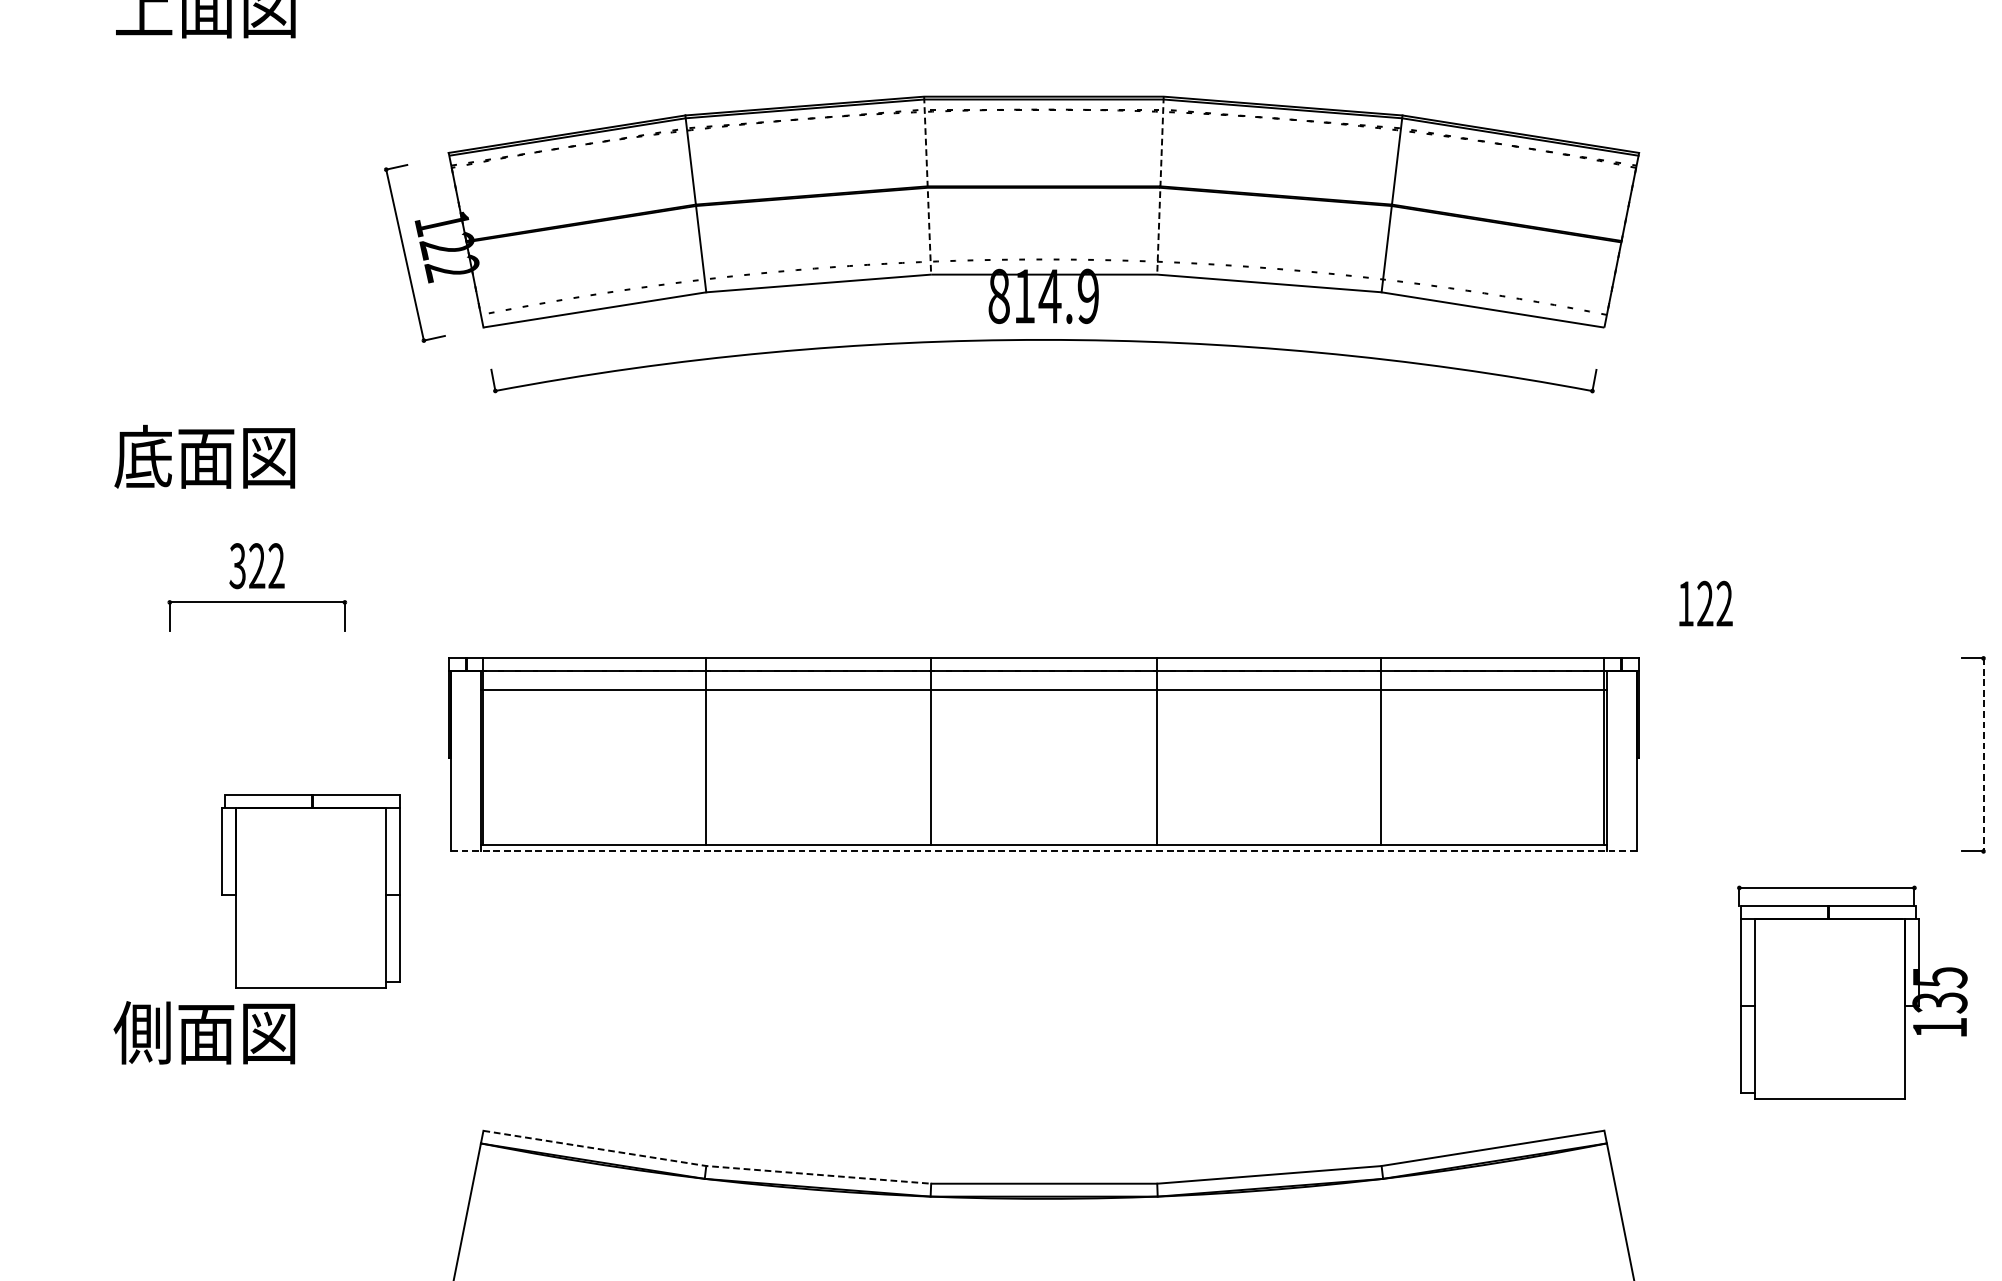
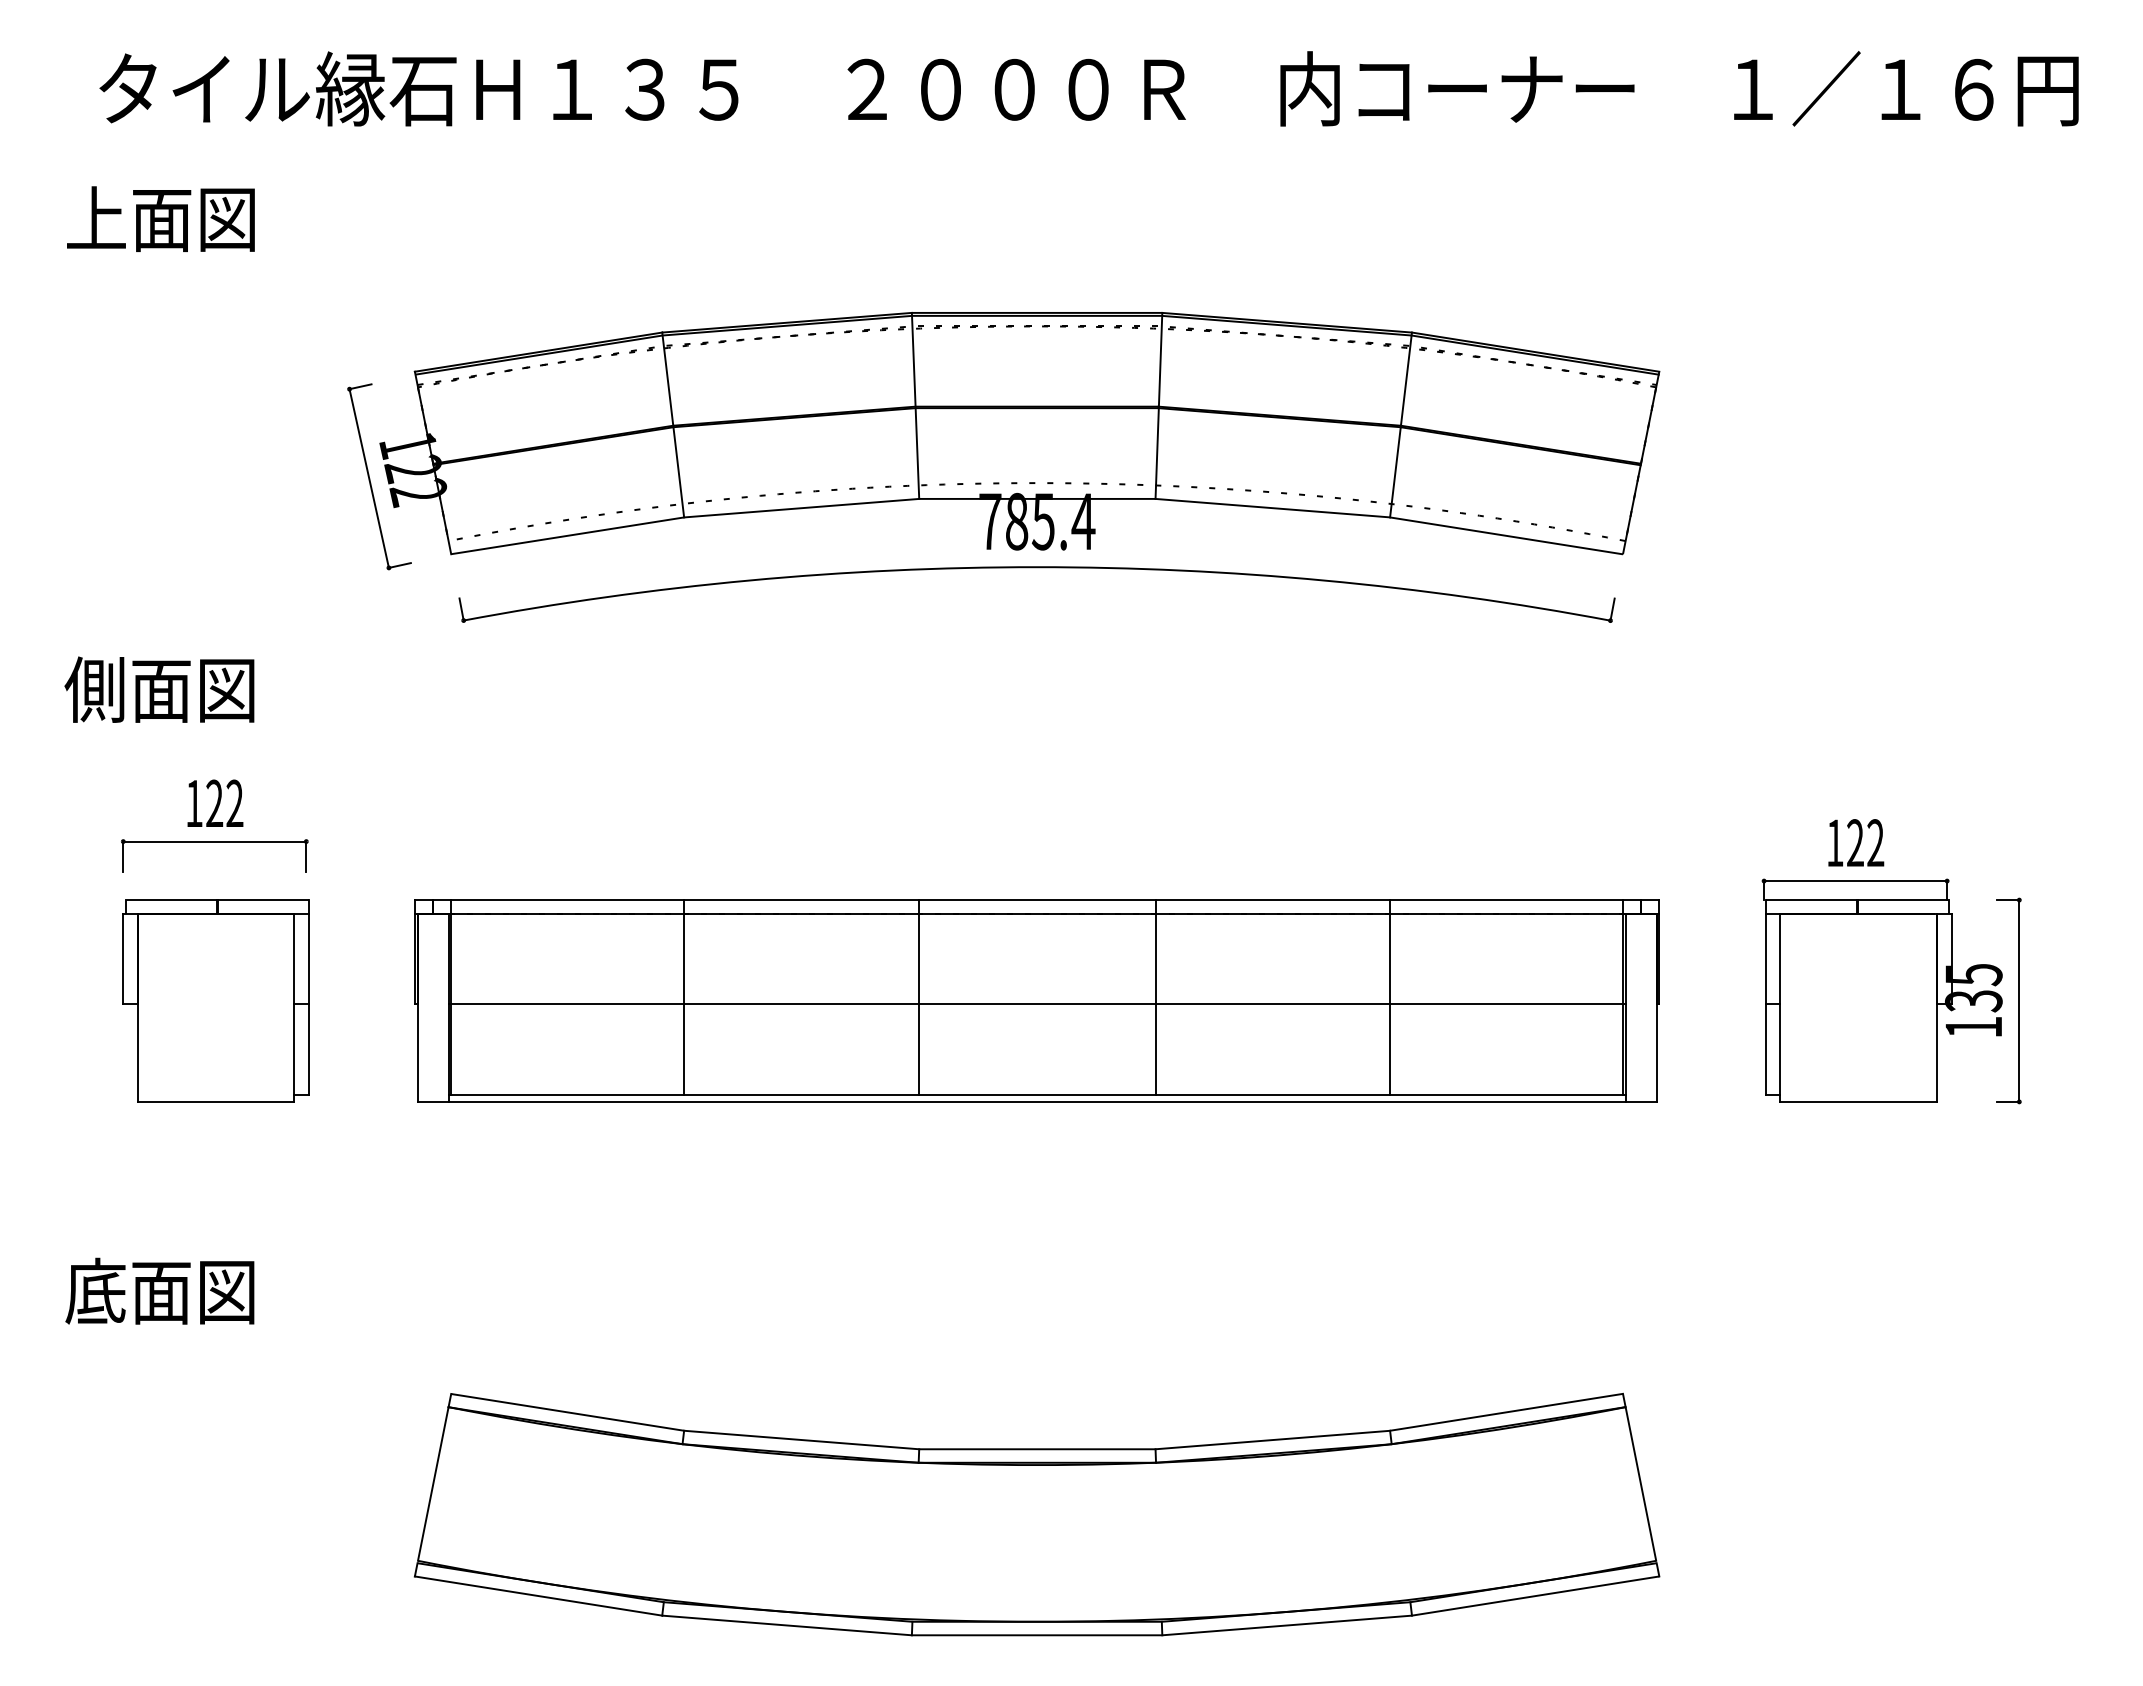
line: (927, 186) -> (915, 406), dashed -> solid
line: (1160, 186) -> (1158, 406), dashed -> solid
text: (1044, 296) -> (1037, 521), 814.9 -> 785.4
text: (142, 456) -> (94, 689), 底面図 -> 側面図
text: (236, 565) -> (193, 803), 322 -> 122
text: (1706, 603) -> (1856, 842), moved
line: (1043, 690) -> (1036, 1004), moved
line: (1983, 755) -> (2019, 1001), dashed -> solid
line: (1044, 851) -> (1037, 1101), dashed -> solid
part: (310, 891) -> (215, 1000), moved
part: (1851, 992) -> (1881, 990), moved
text: (142, 1031) -> (94, 1290), 側面図 -> 底面図
line: (706, 1165) -> (684, 1430), dashed -> solid

